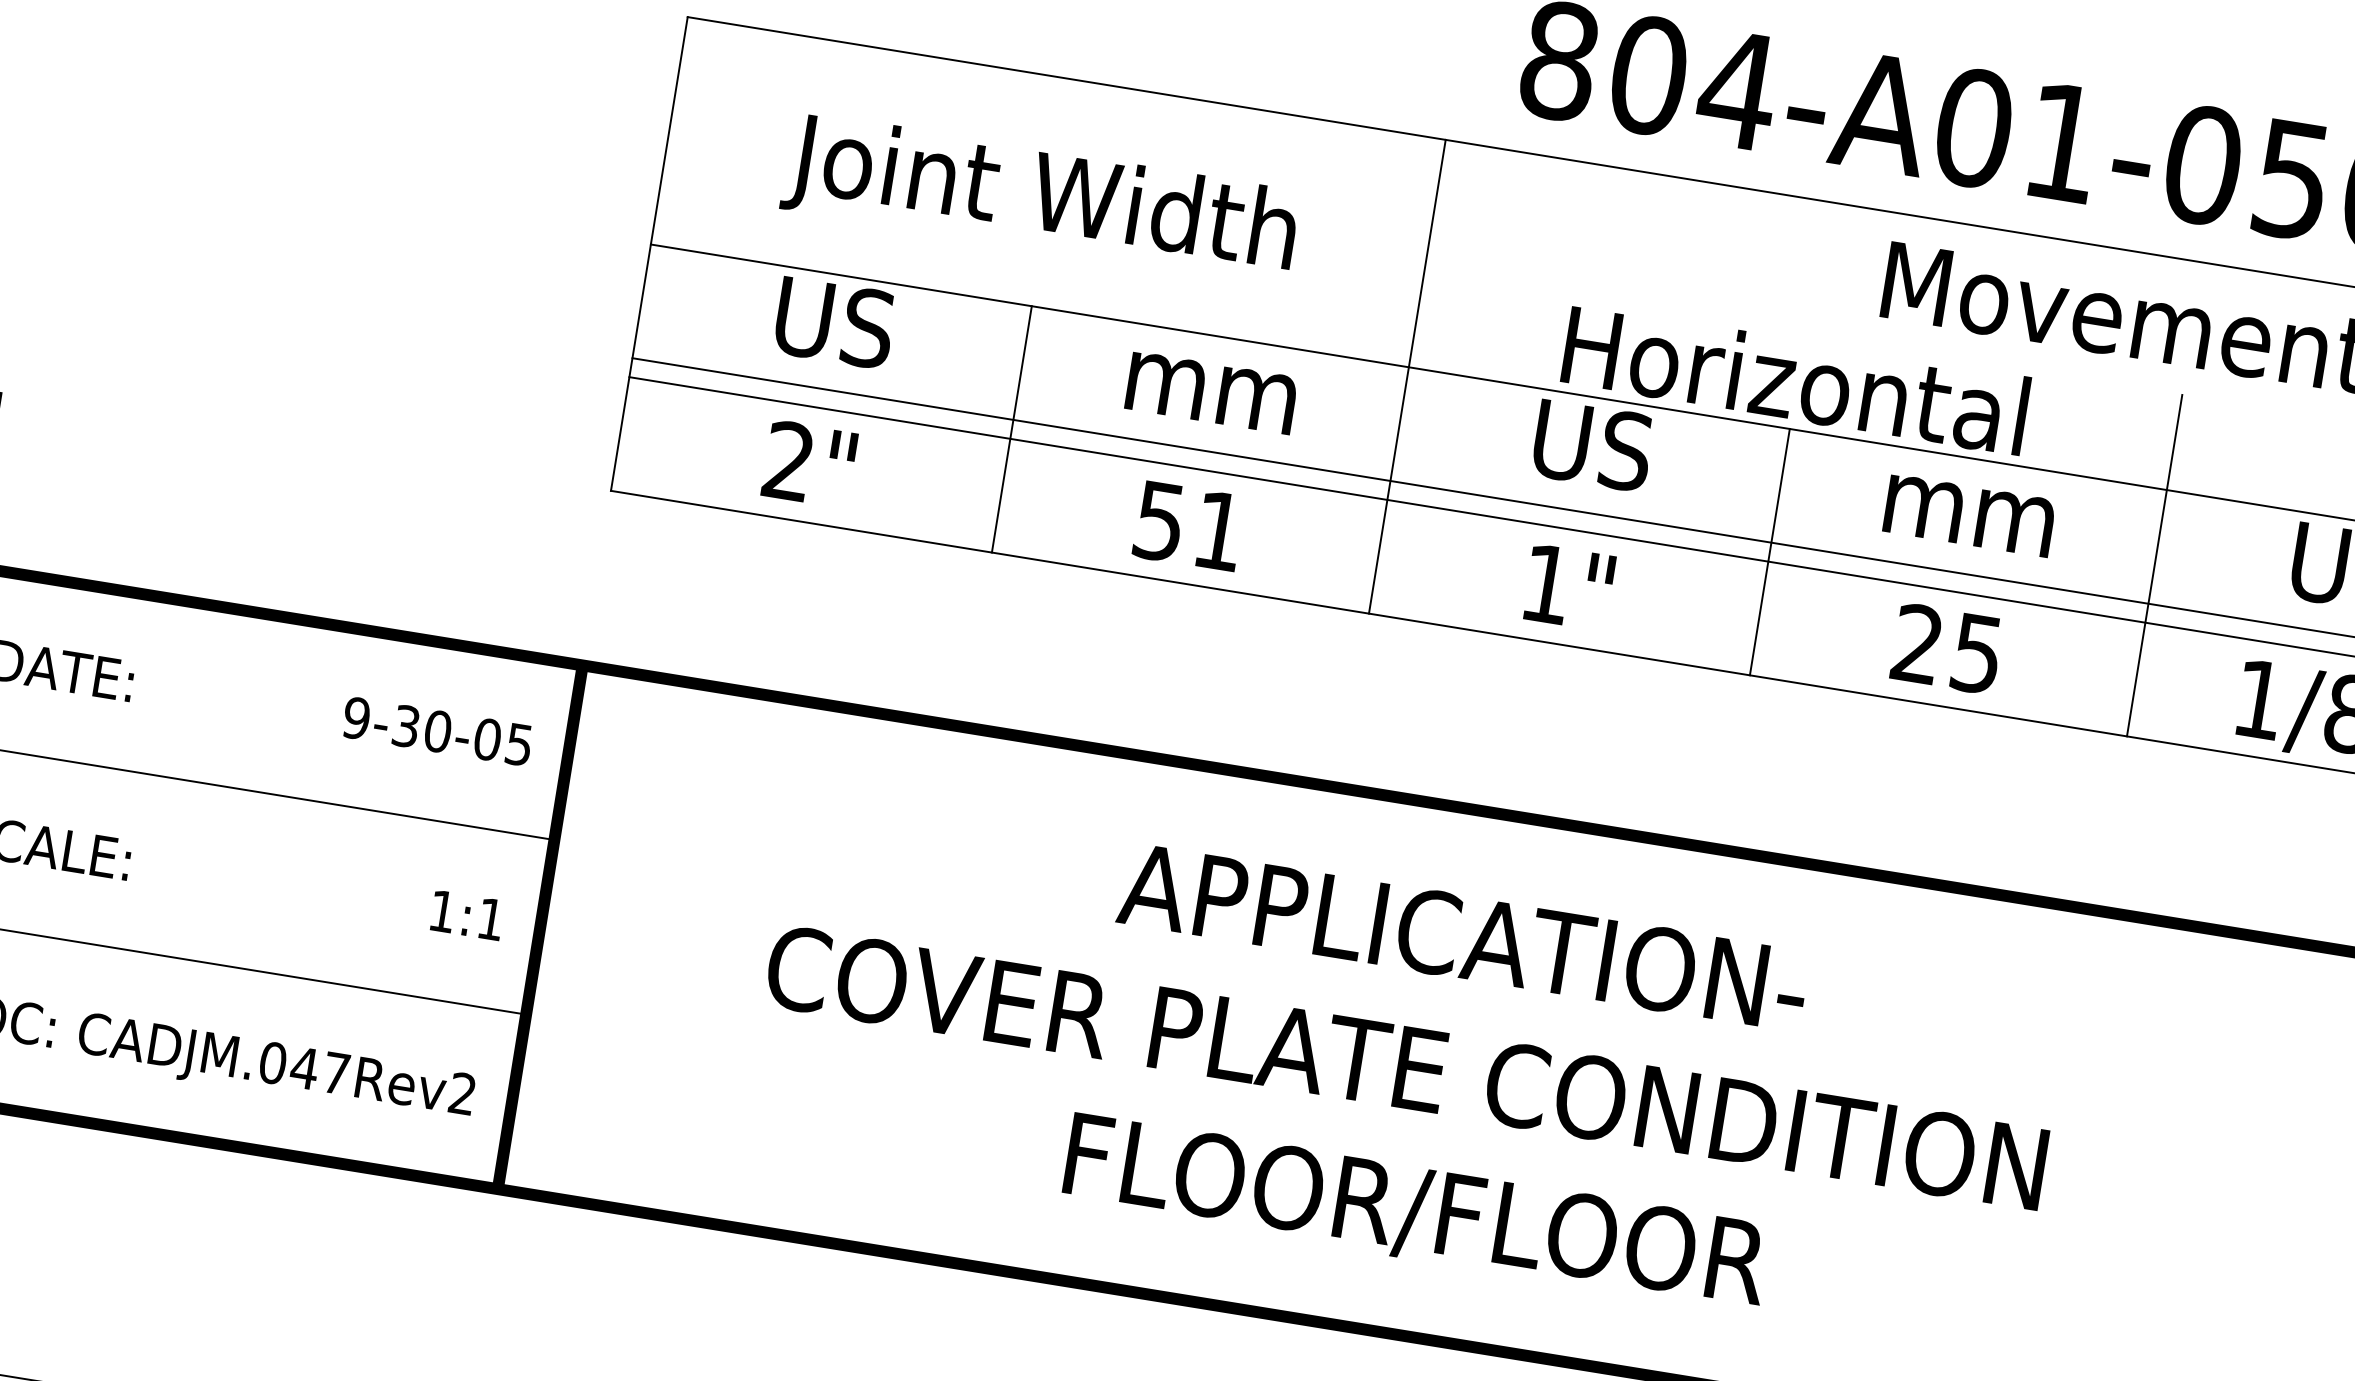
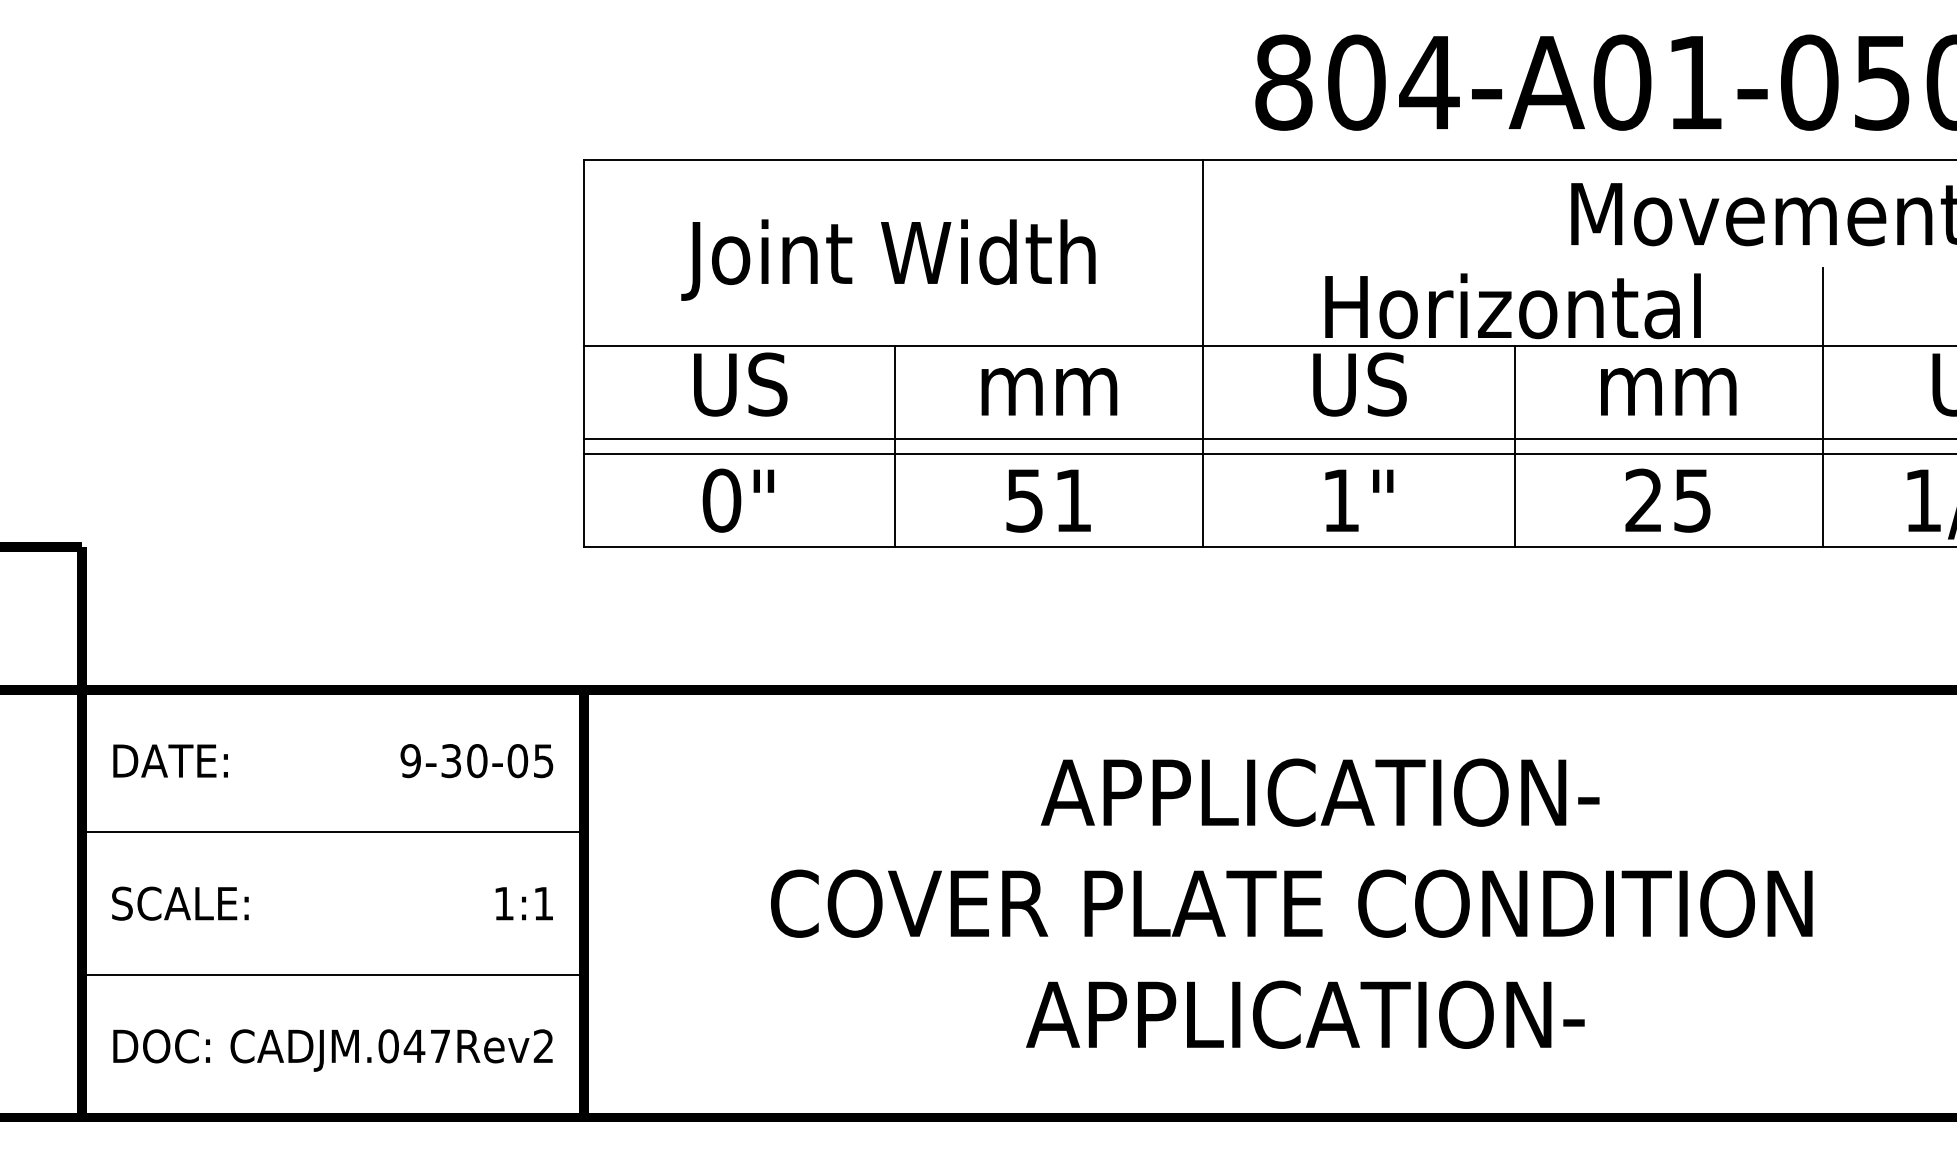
text: (788, 461) -> (721, 500), 2" -> 0"
text: (1411, 1212) -> (1314, 1018), FLOOR/FLOOR -> APPLICATION-

